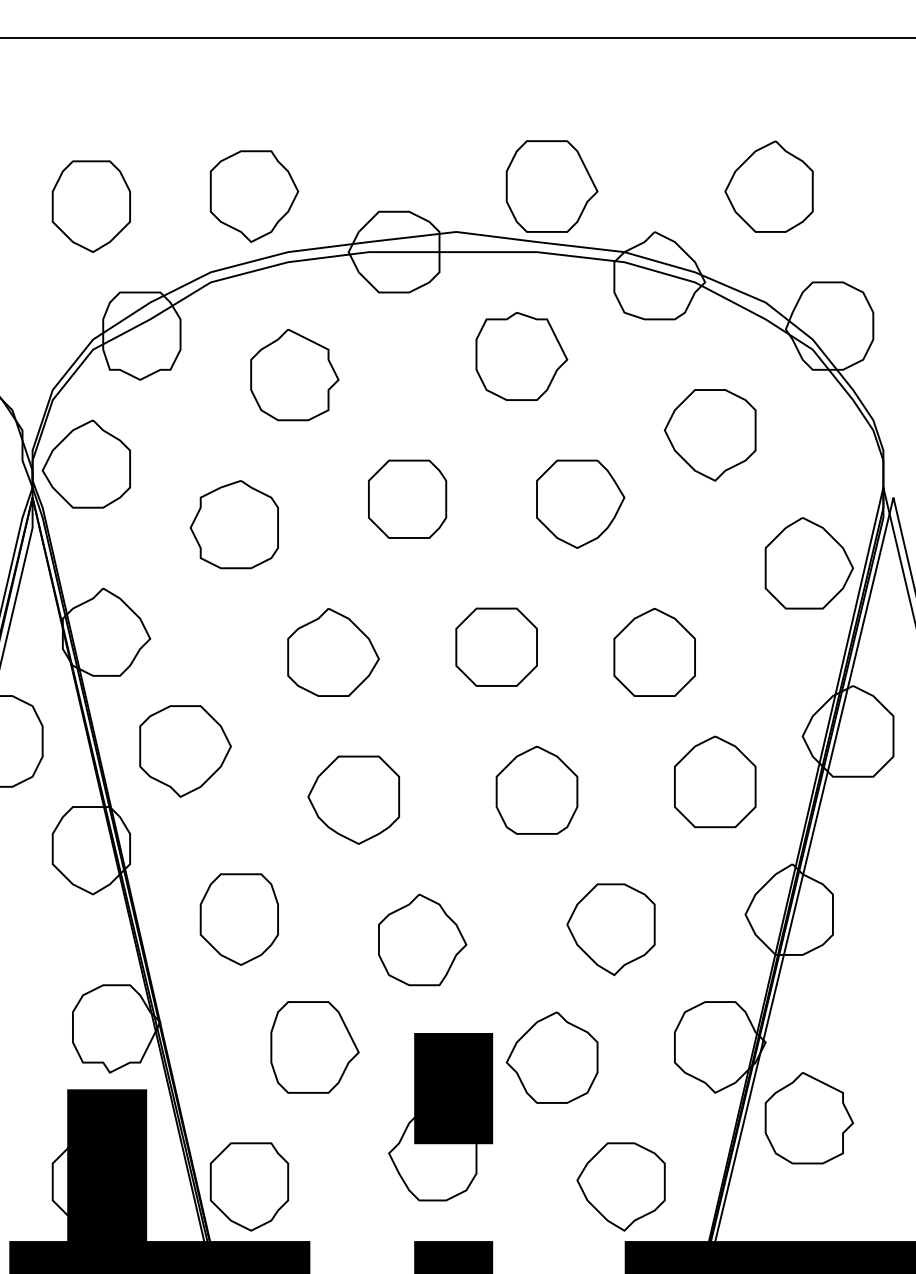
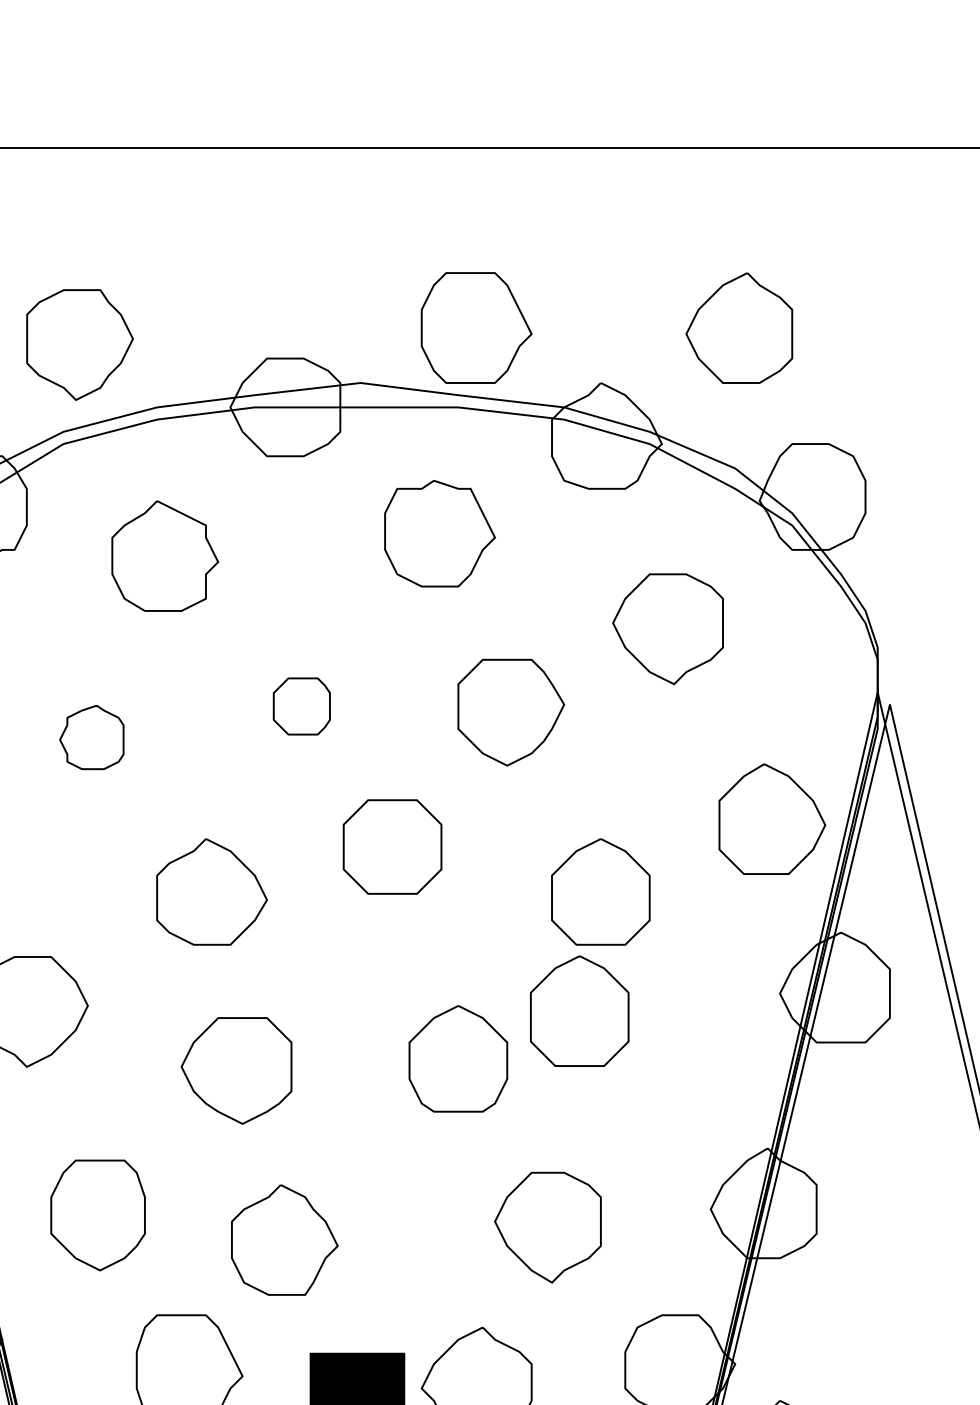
part: (254, 196) -> (80, 344), moved
part: (407, 498) -> (301, 705), size x0.6
part: (233, 524) -> (90, 737), size x0.6
part: (808, 563) -> (771, 819), moved
part: (496, 646) -> (392, 846), moved
part: (715, 781) -> (580, 1010), moved
part: (422, 939) -> (284, 1239), moved

